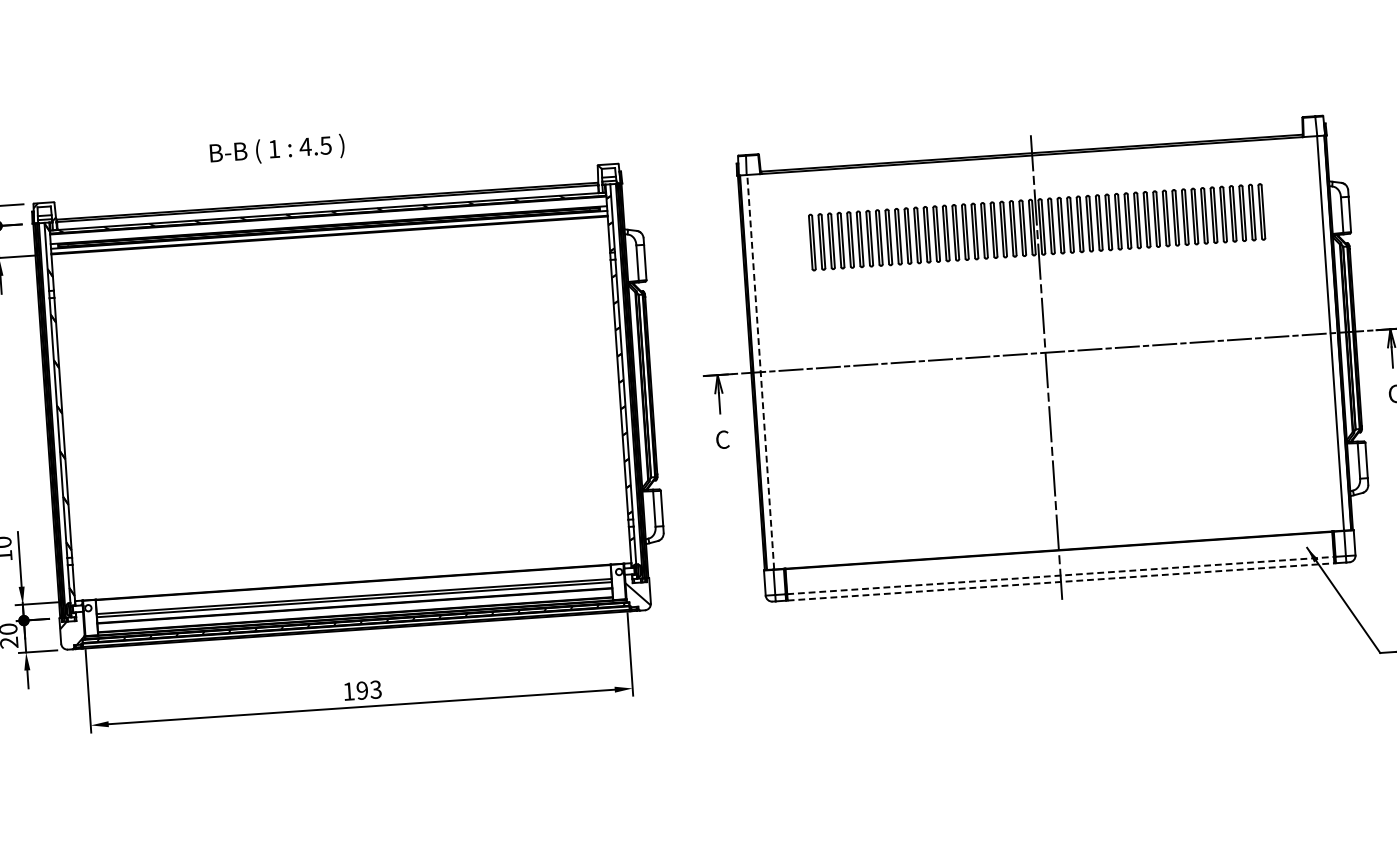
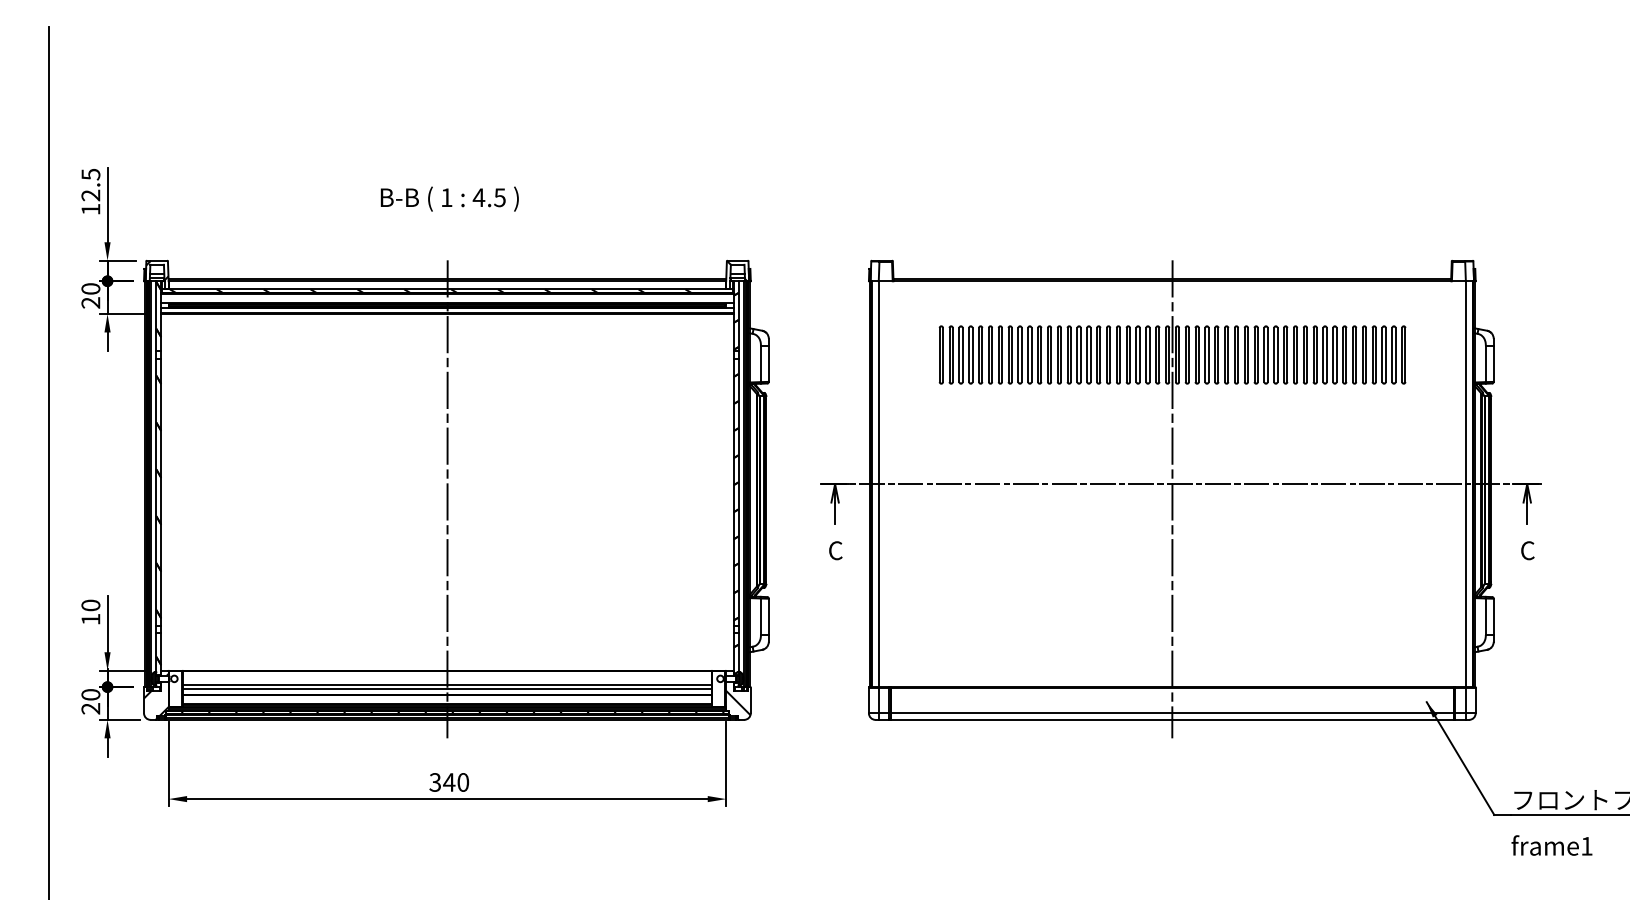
text: (276, 149) -> (449, 198), moved
line: (760, 372) -> (879, 484), dashed -> solid
line: (341, 415) -> (447, 499), added
line: (1060, 575) -> (1172, 713), dashed -> solid
line: (1061, 581) -> (1172, 719), dashed -> solid
text: (362, 690) -> (449, 782), 193 -> 340

